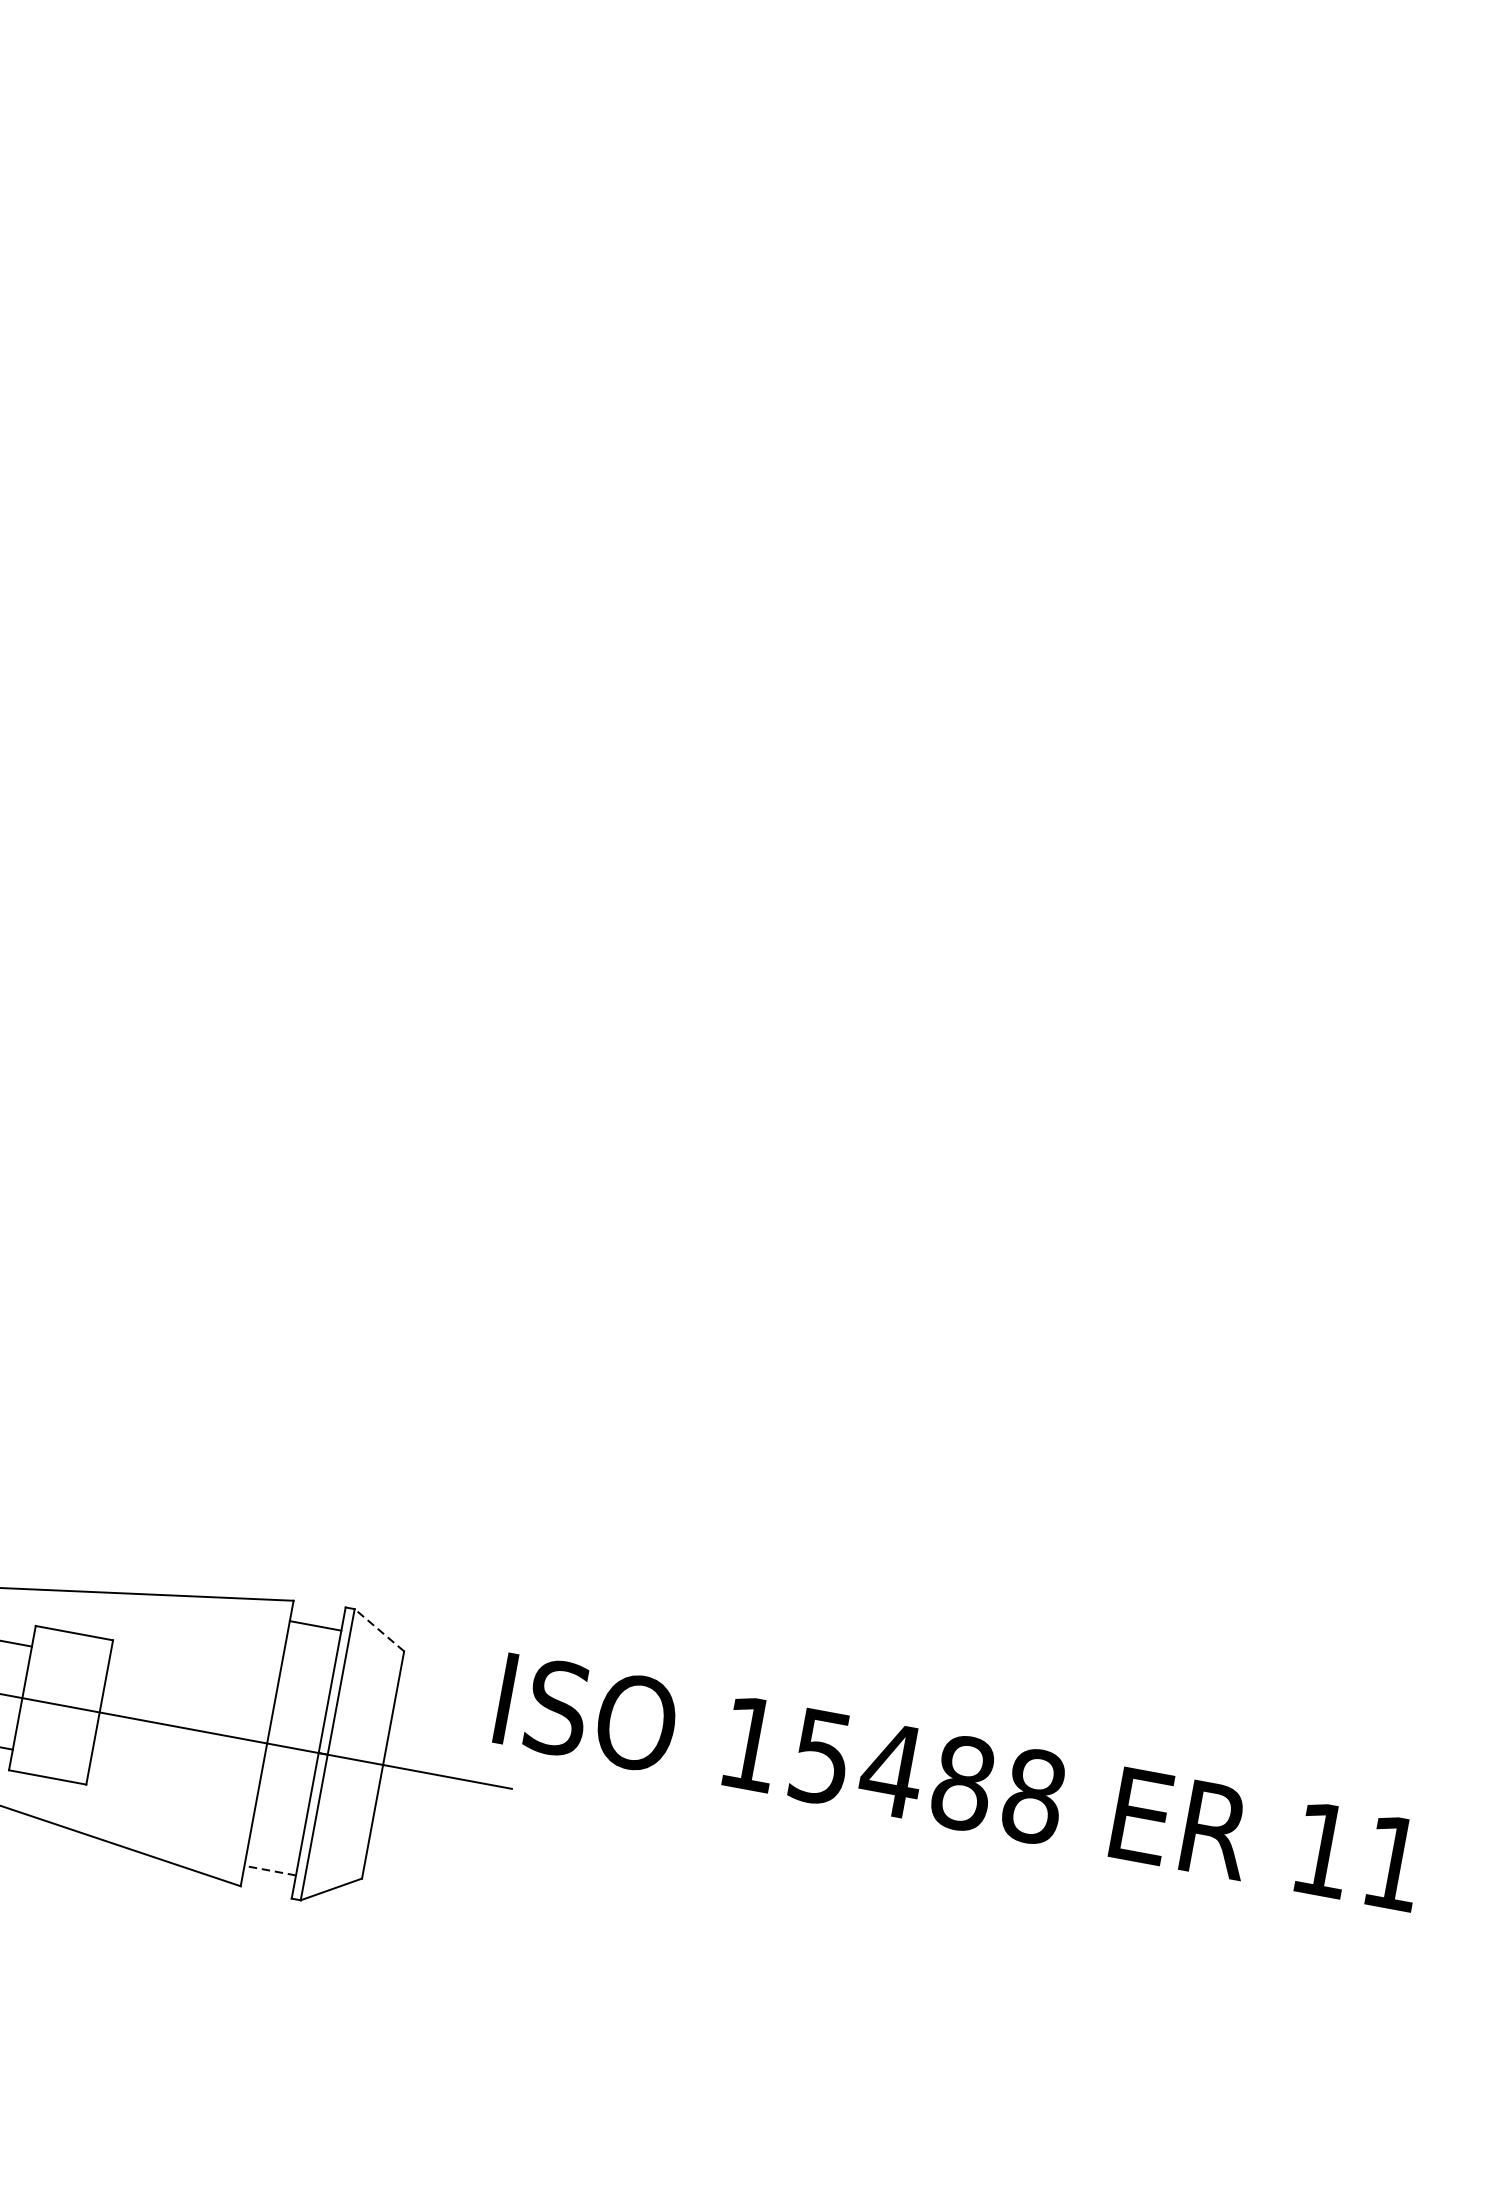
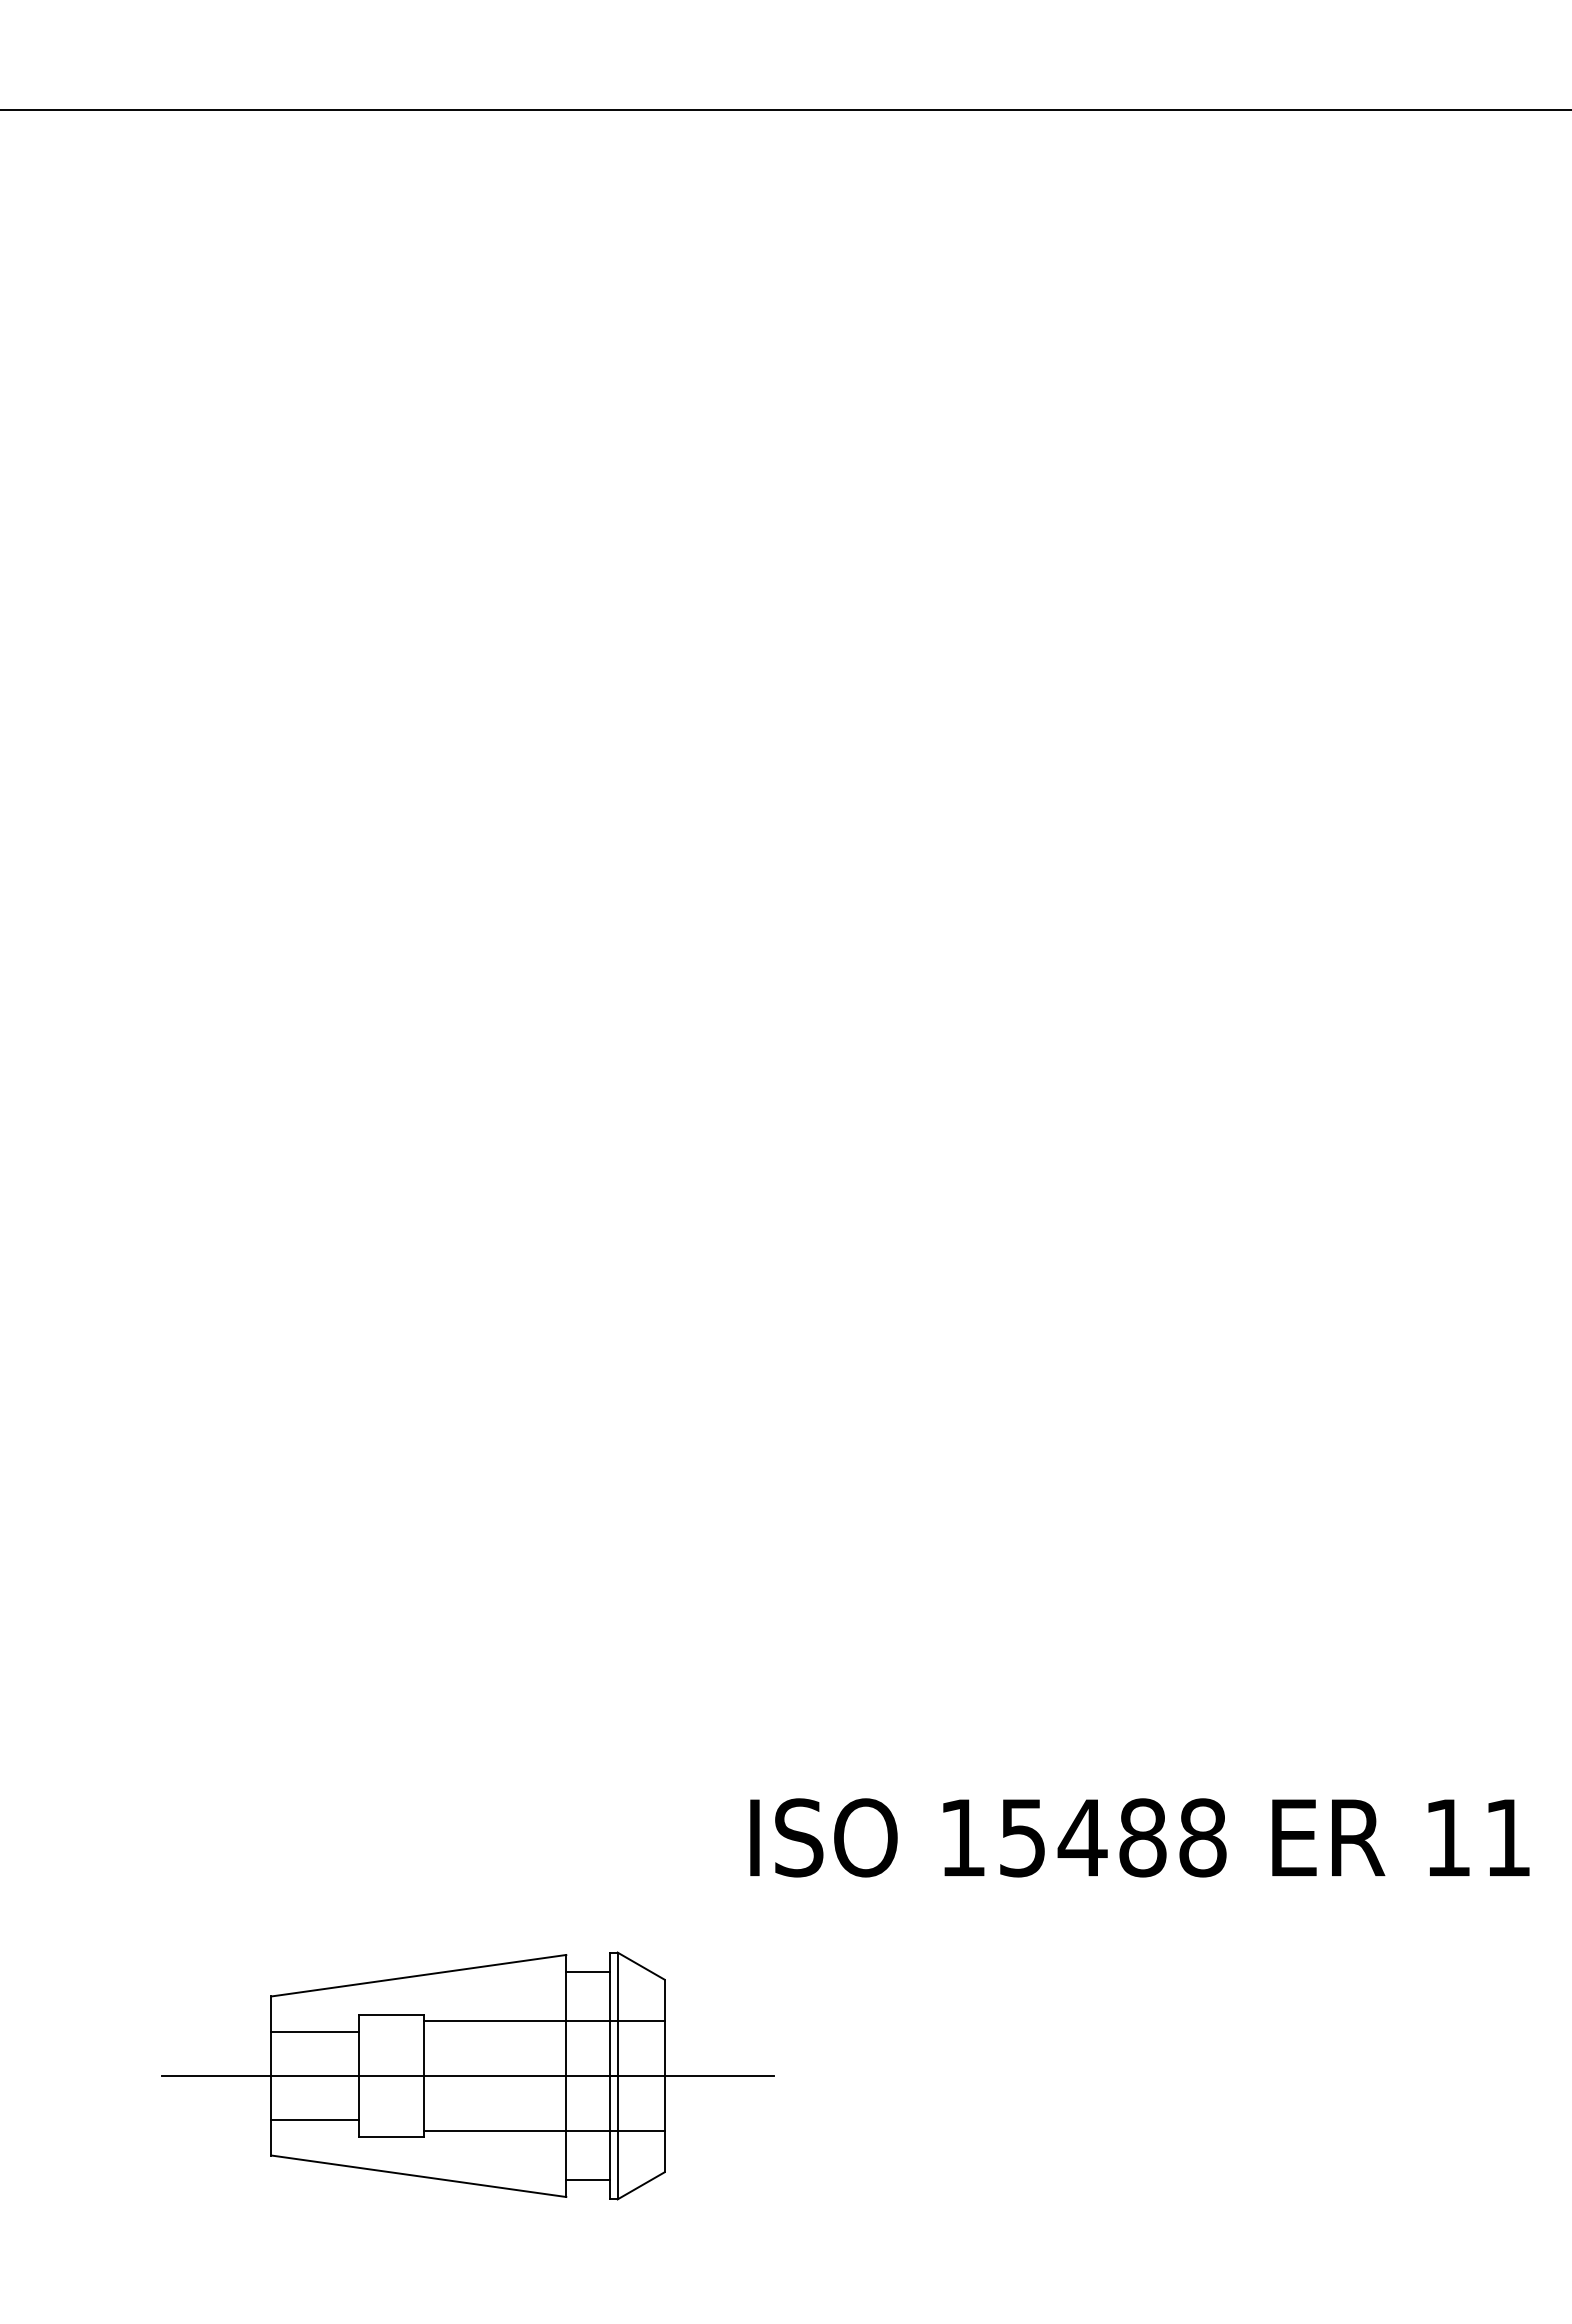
line: (378, 1629) -> (640, 1965), dashed -> solid
line: (253, 1674) -> (544, 2021), added
text: (959, 1782) -> (1139, 1837), moved
line: (229, 1803) -> (544, 2130), added
line: (270, 1870) -> (588, 2179), dashed -> solid

